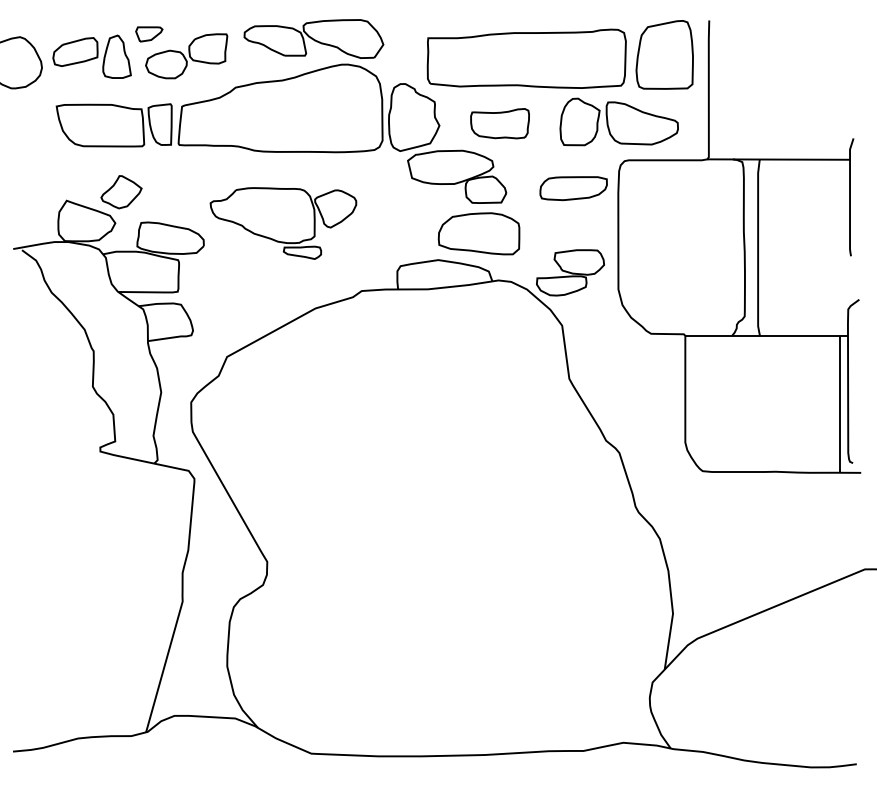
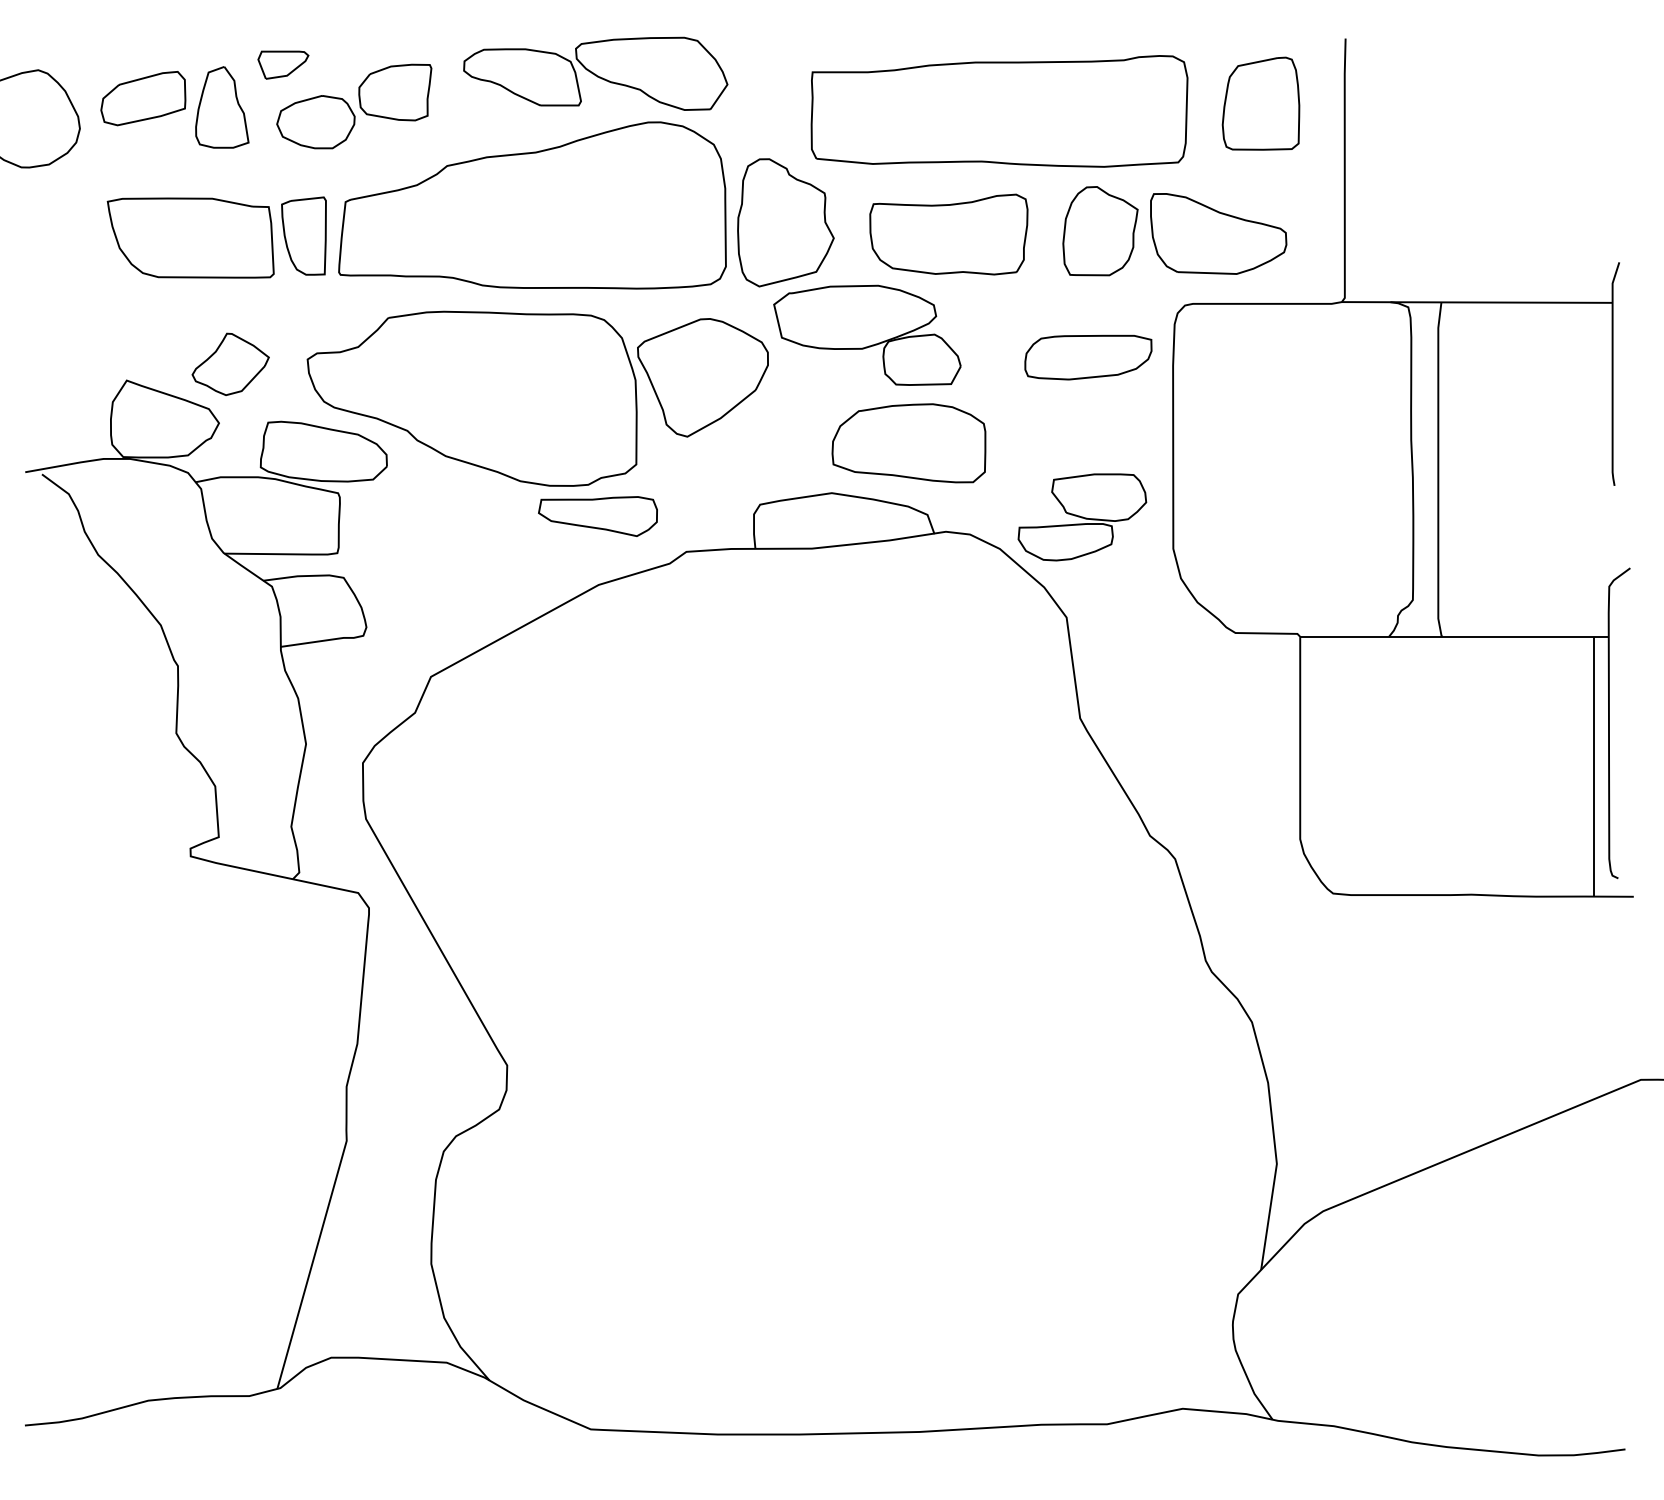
part: (664, 54) -> (1260, 103), size x0.71
part: (499, 123) -> (947, 234), size x1.43
part: (283, 223) -> (537, 423), size x1.67

